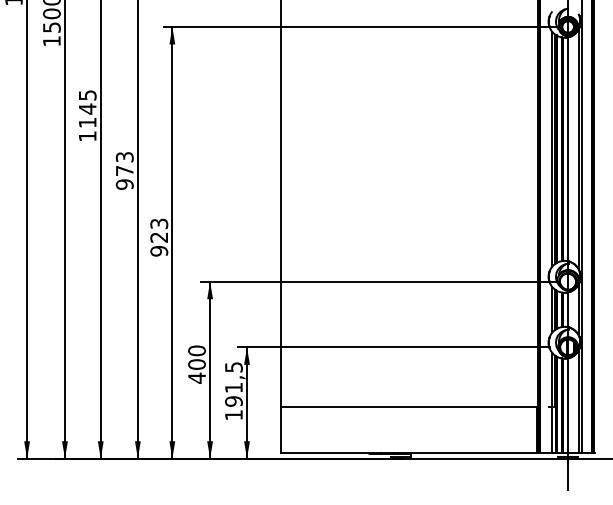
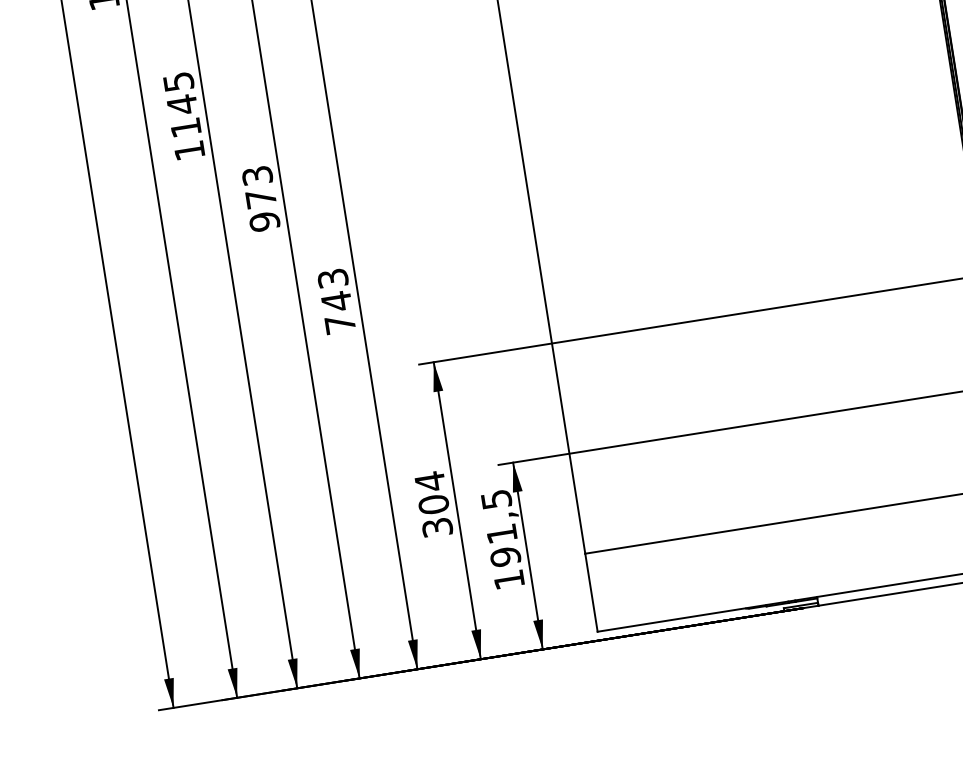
text: (159, 244) -> (338, 313), 923 -> 743
text: (196, 364) -> (432, 504), 400 -> 304

